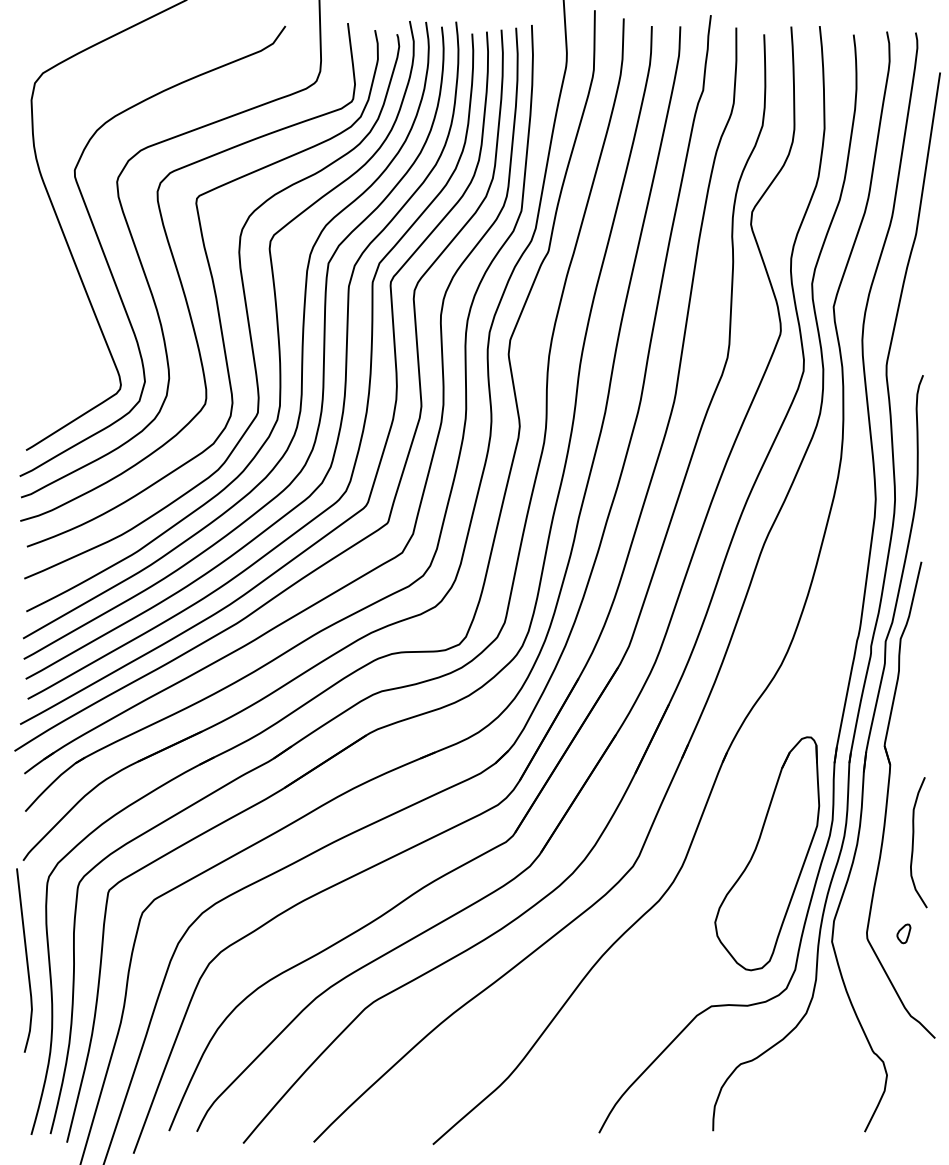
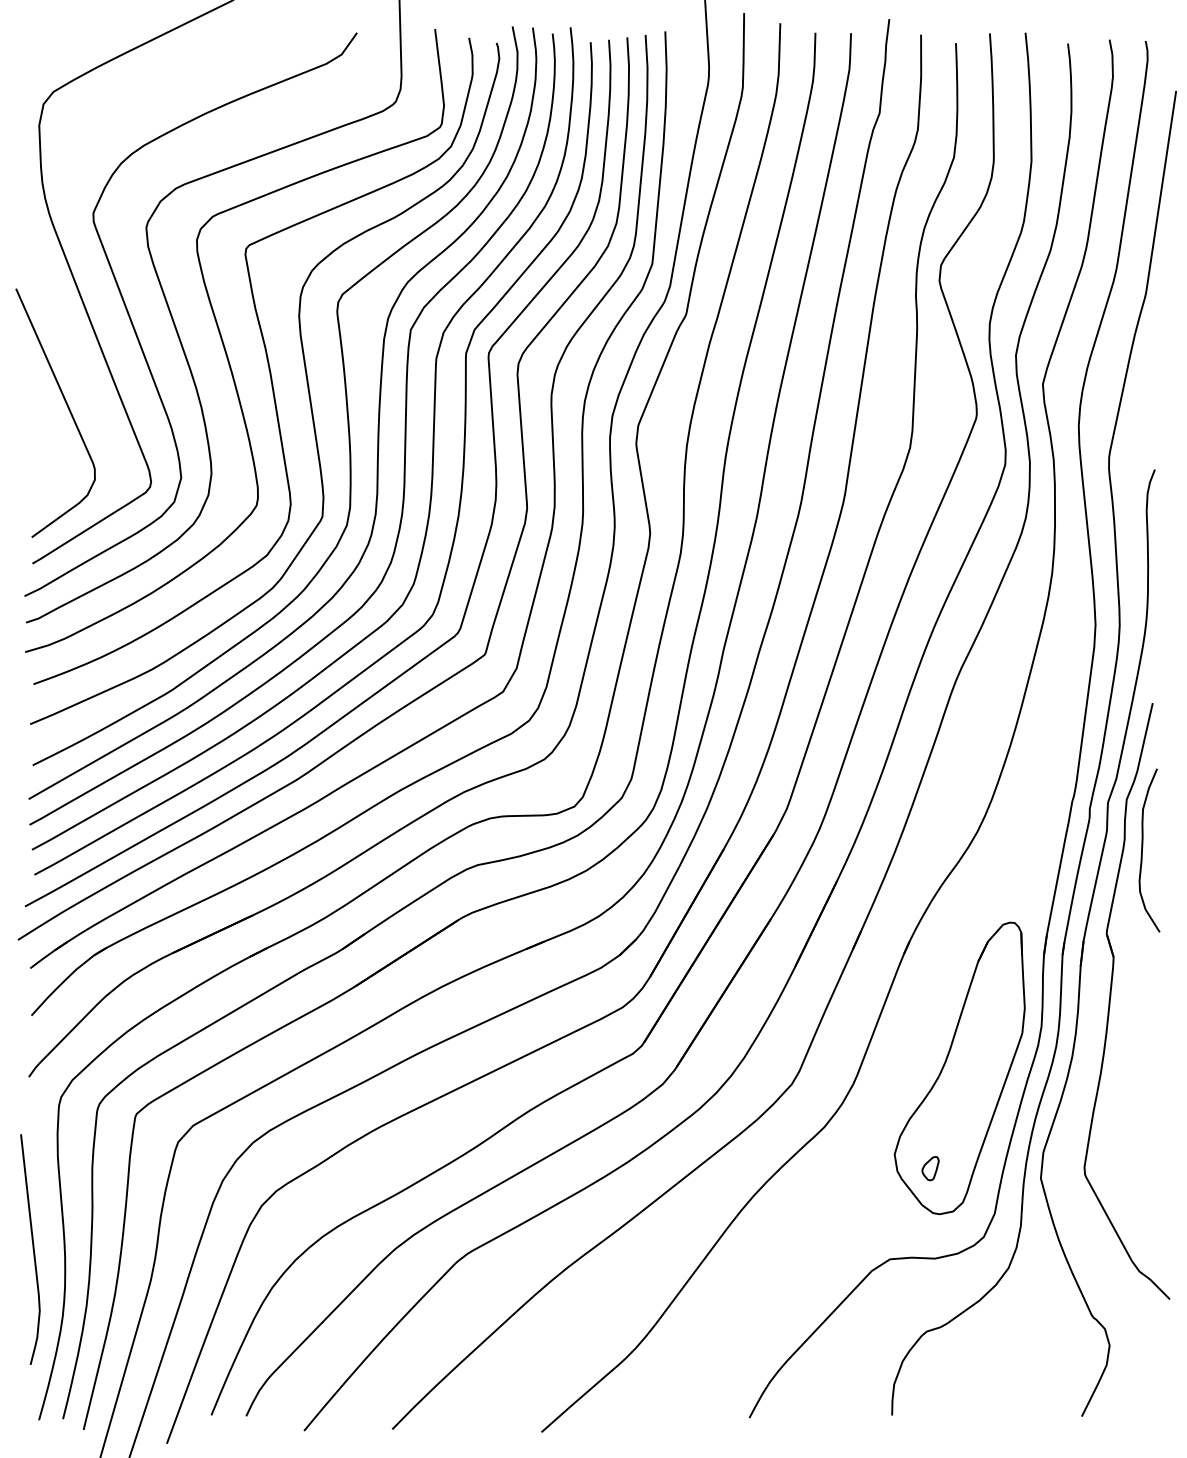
curve: (53, 325) -> (66, 407), added
curve: (913, 842) -> (1142, 850), moved
part: (903, 933) -> (930, 1168), moved
curve: (26, 960) -> (32, 1249), moved

